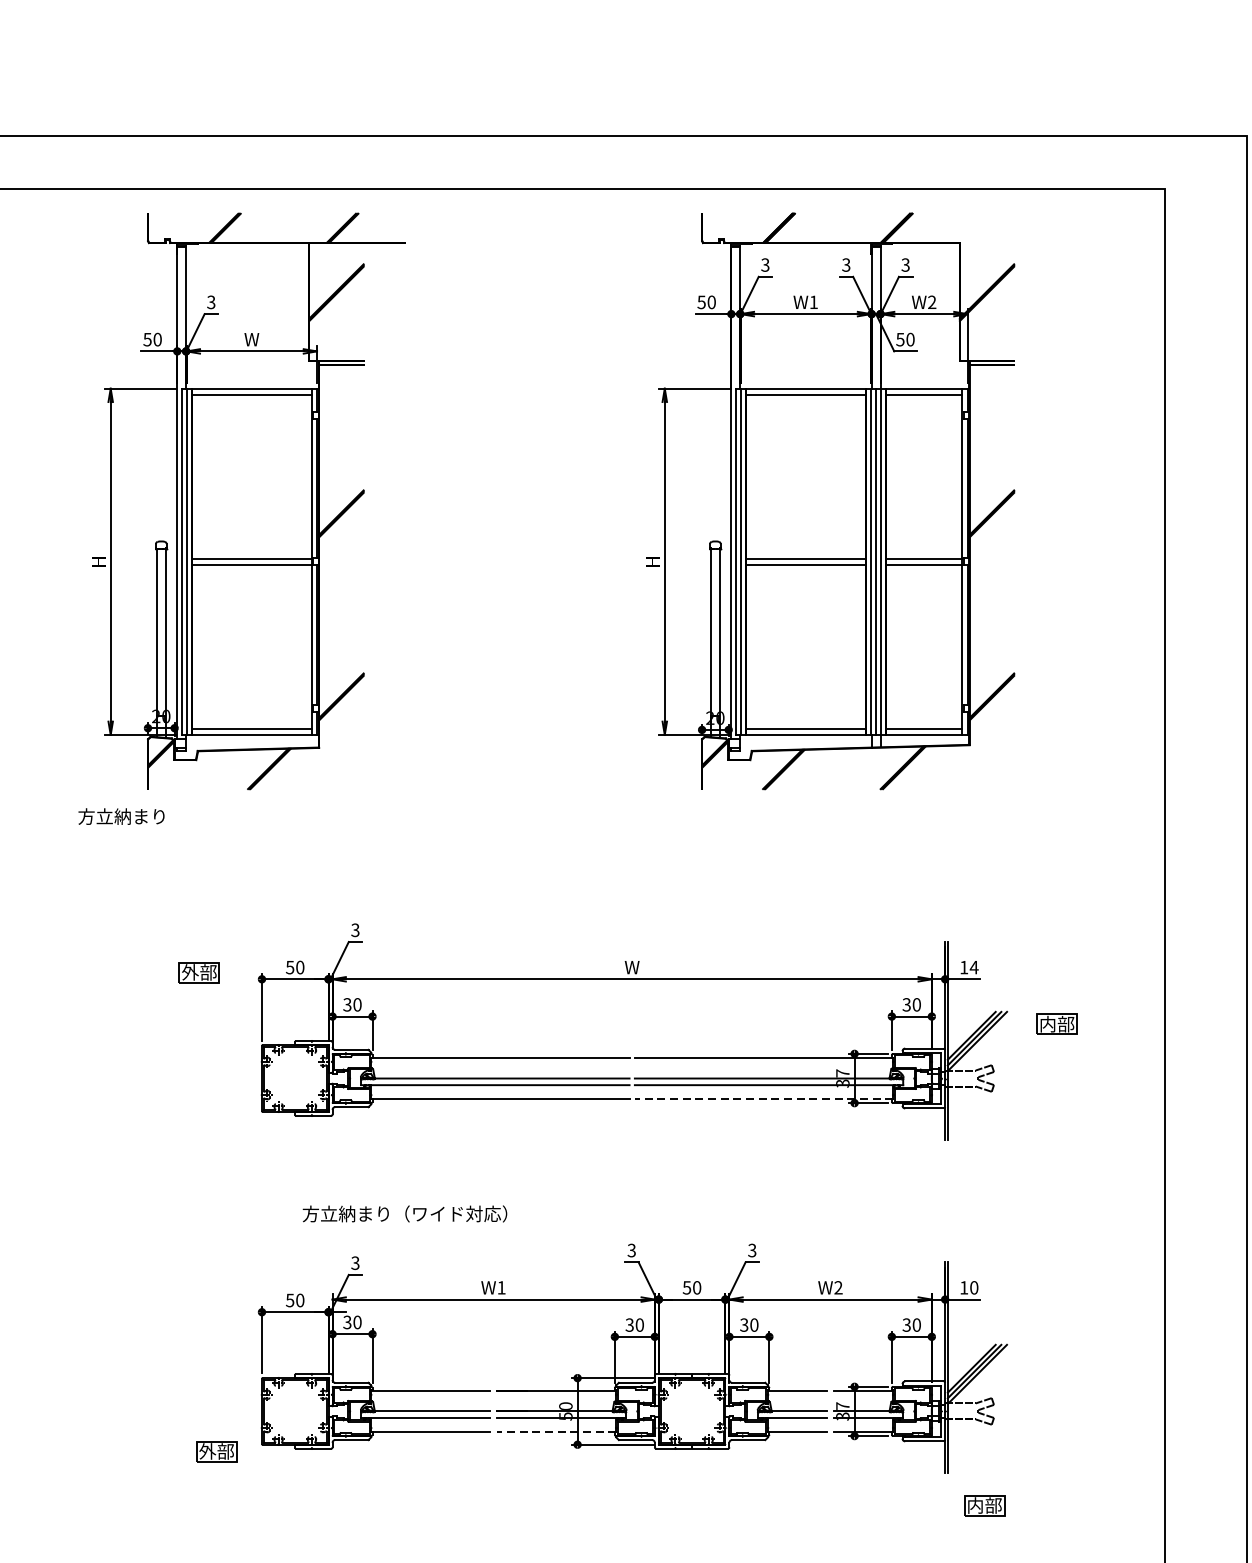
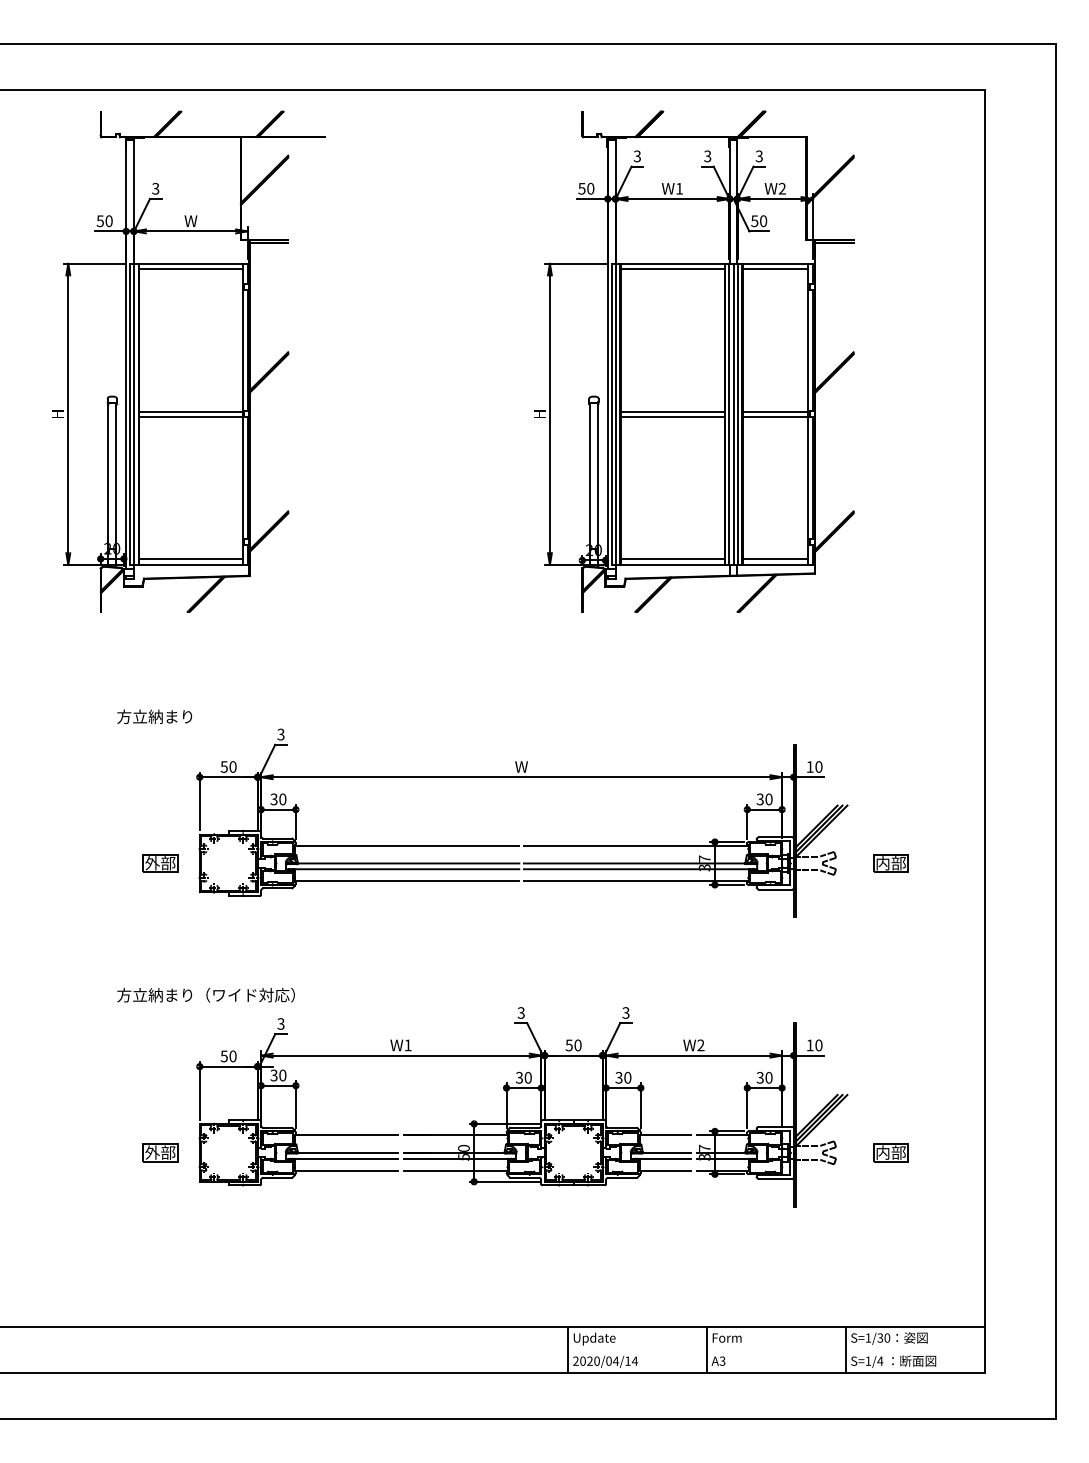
text: (121, 816) -> (154, 716), moved
text: (973, 966) -> (818, 766), 14 -> 10
part: (199, 972) -> (160, 863), moved
part: (1056, 1024) -> (890, 863), moved
line: (763, 1099) -> (635, 881), dashed -> solid
text: (404, 1213) -> (205, 994), moved
line: (556, 1431) -> (455, 1170), dashed -> solid
part: (216, 1451) -> (160, 1152), moved
part: (984, 1505) -> (890, 1152), moved

